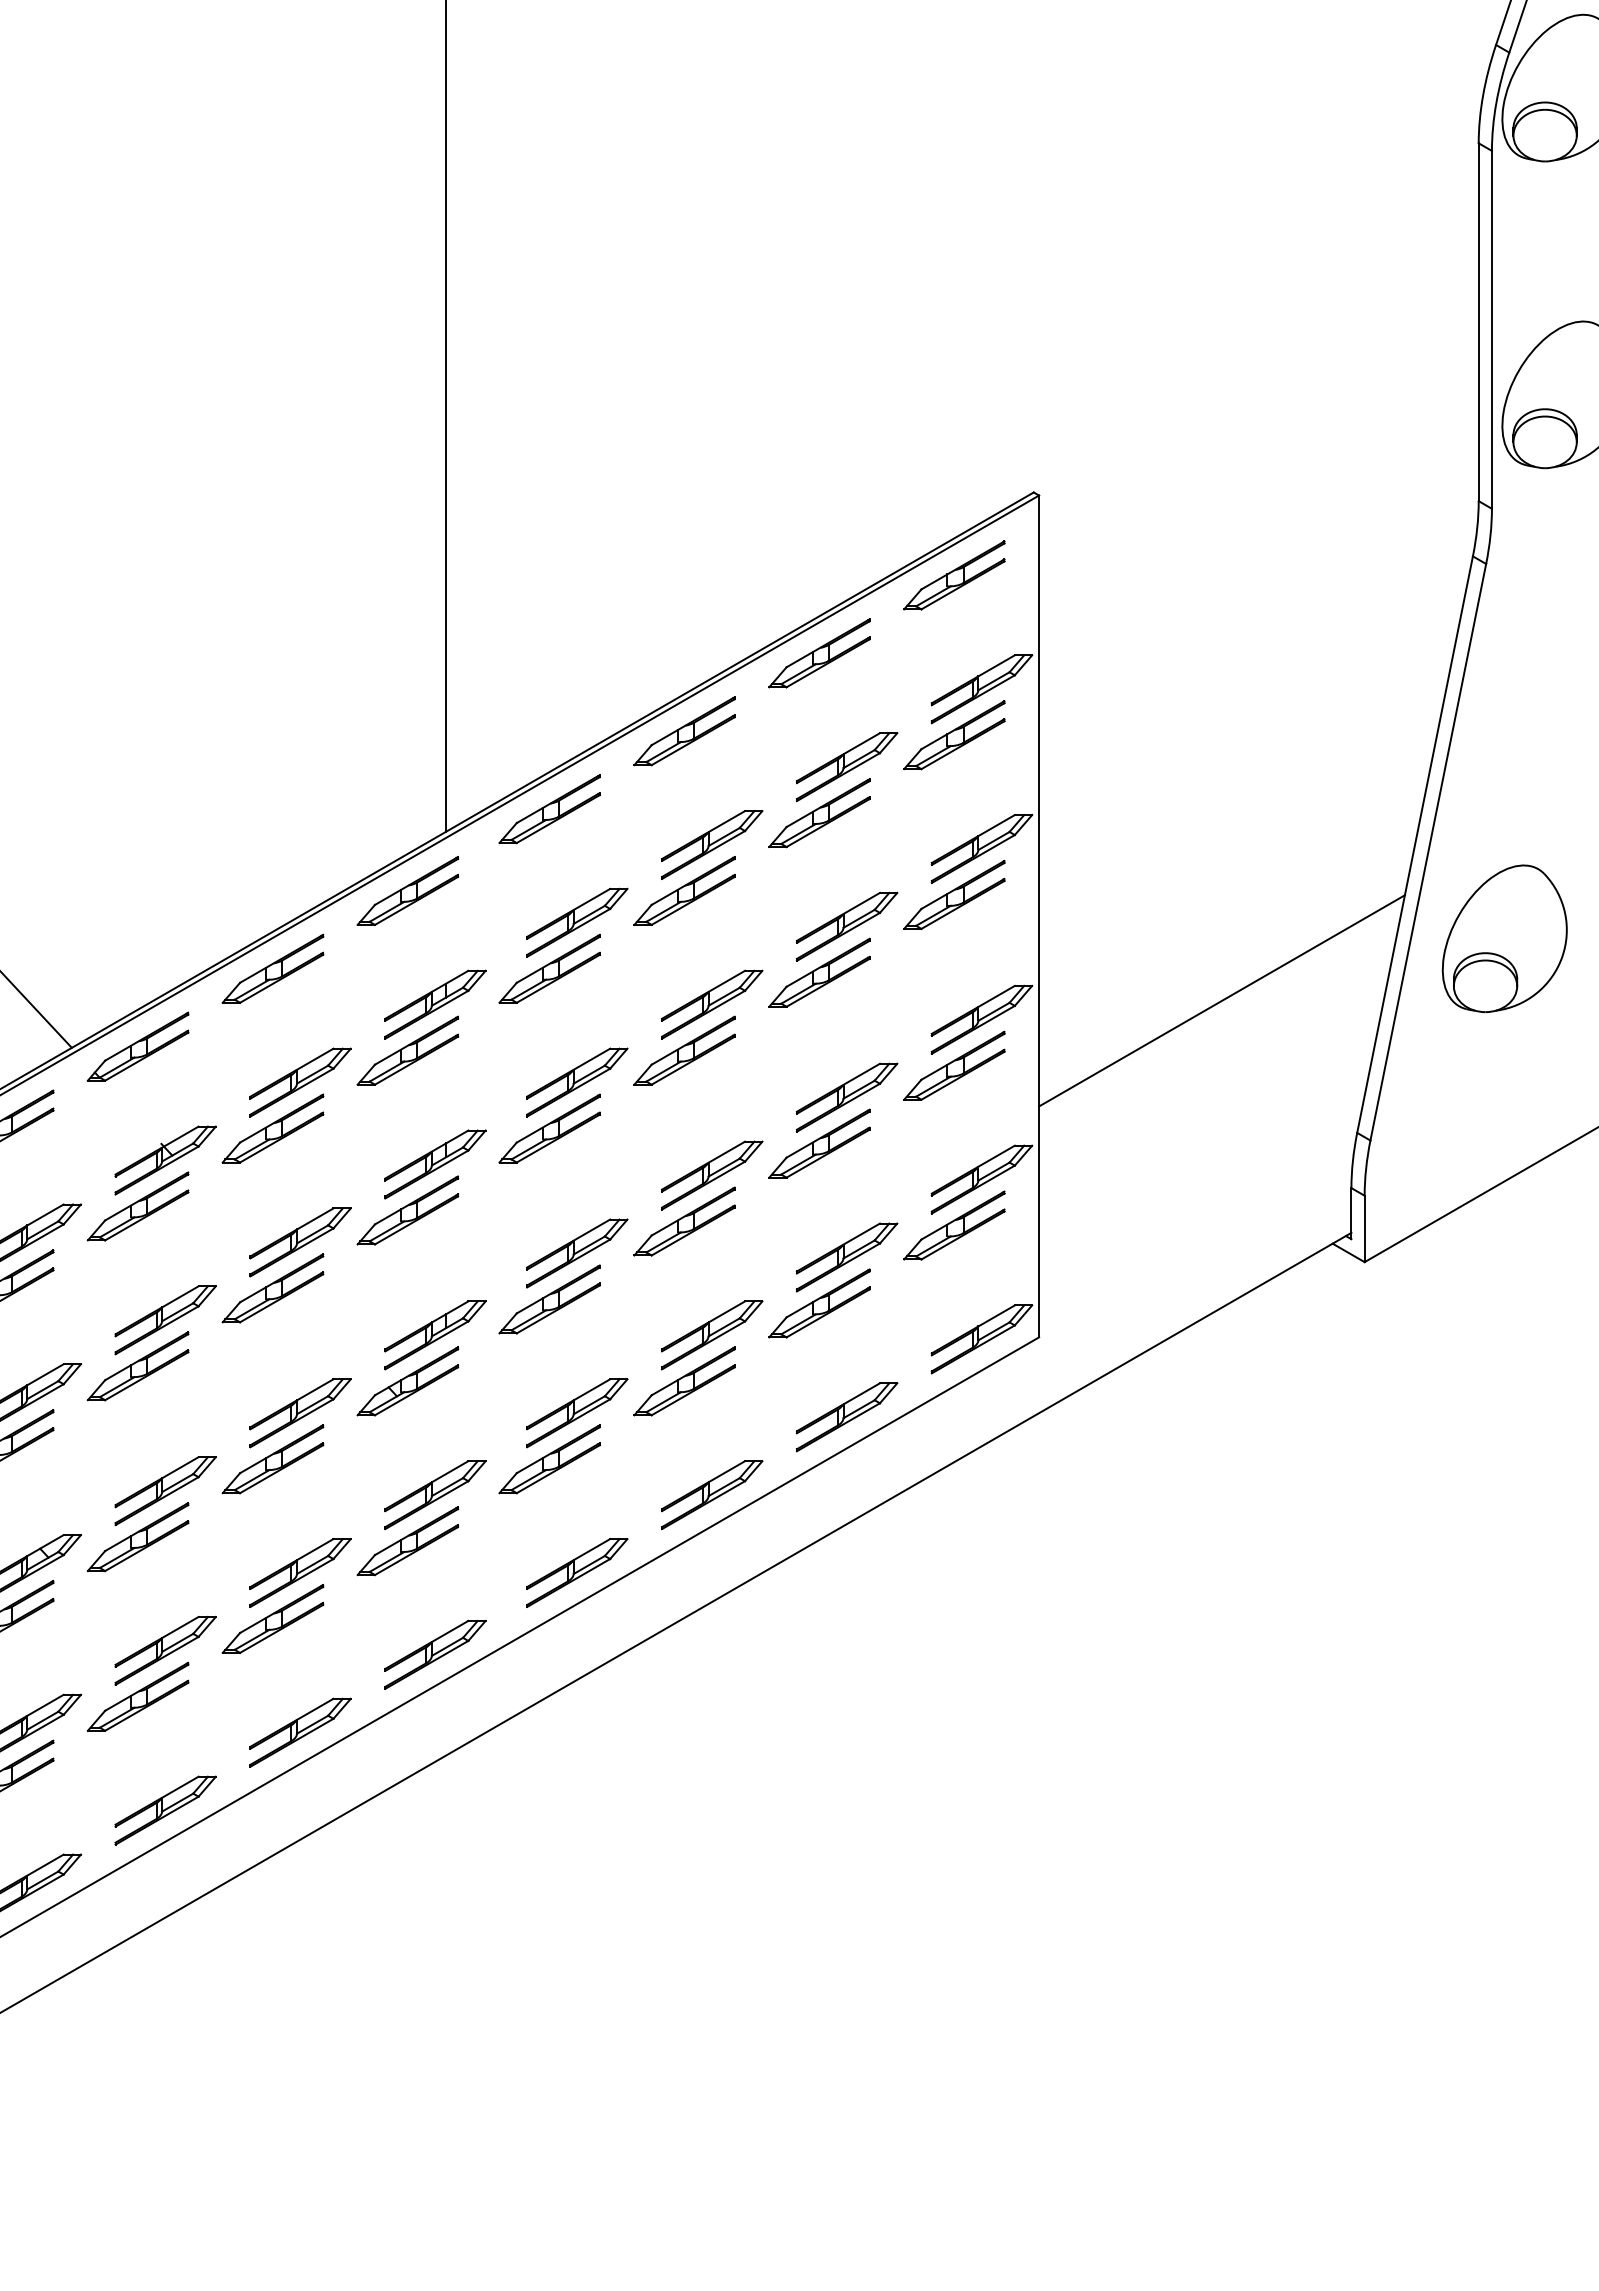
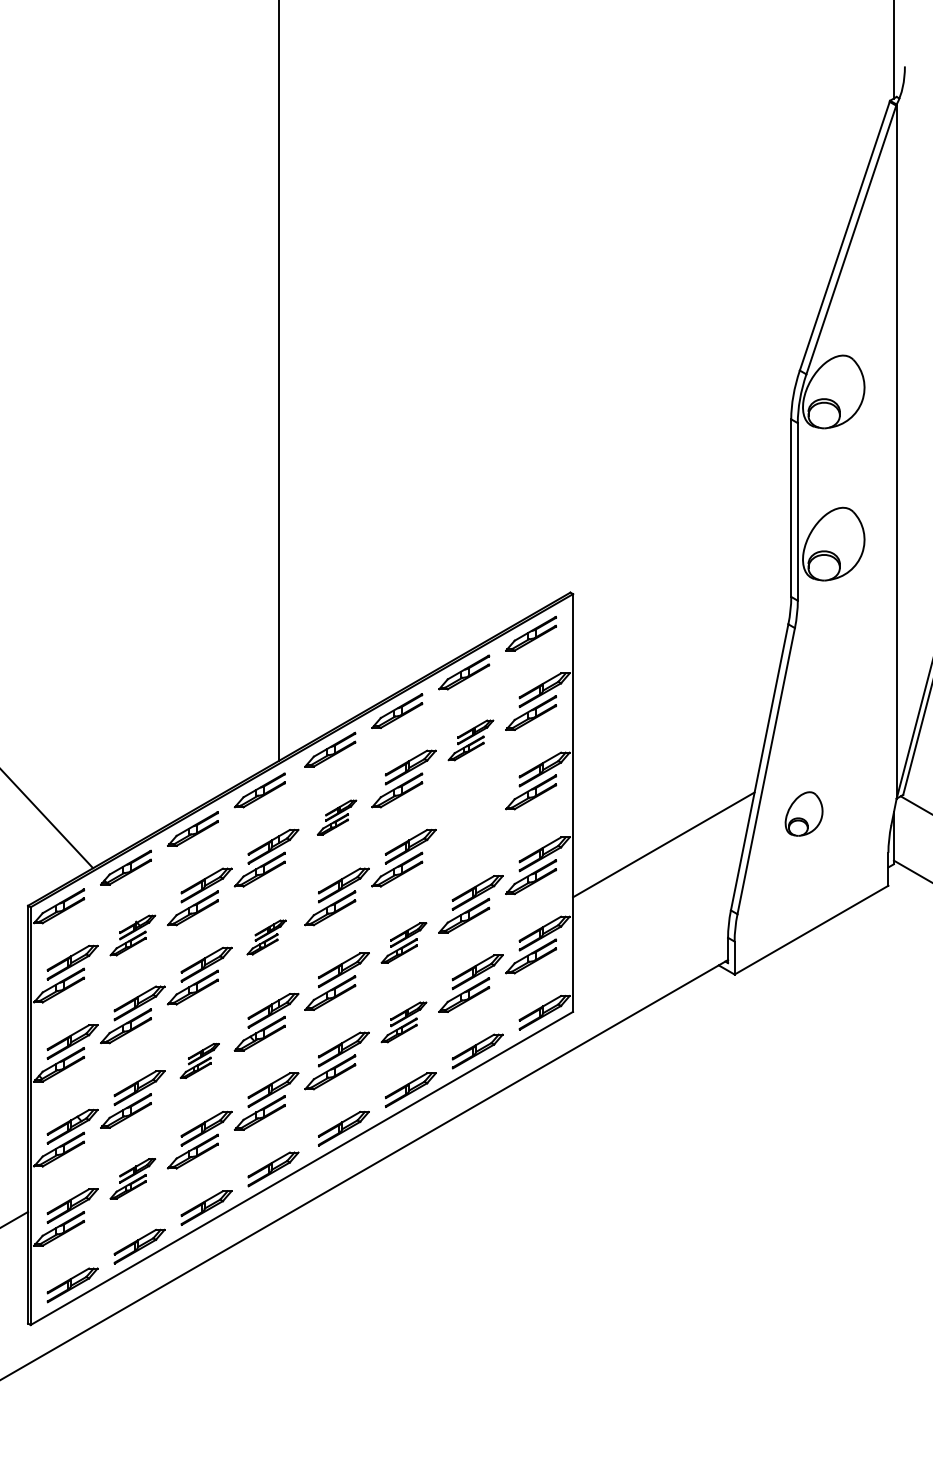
part: (832, 790) -> (470, 740), size x0.7
part: (1503, 937) -> (803, 813), size x0.6
part: (562, 945) -> (336, 817), size x0.6
part: (832, 949) -> (470, 819), removed
part: (151, 1183) -> (132, 935), size x0.7
part: (421, 1187) -> (266, 937), size x0.6
part: (697, 1197) -> (403, 942), size x0.7
part: (697, 1358) -> (403, 1022), size x0.7
part: (286, 1435) -> (199, 1060), size x0.6
part: (151, 1673) -> (132, 1178), size x0.7

